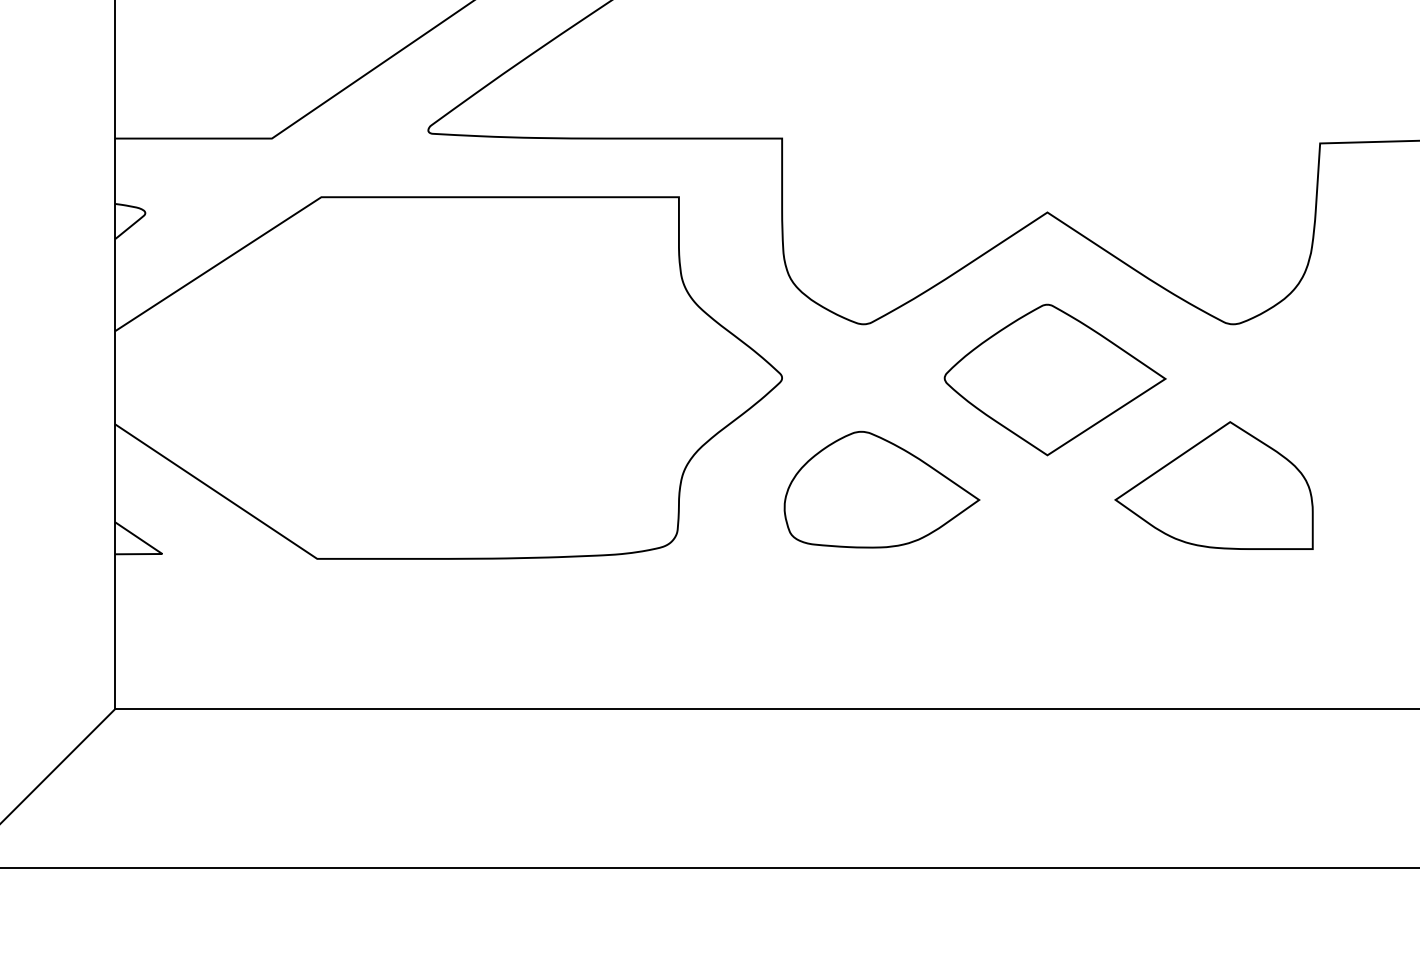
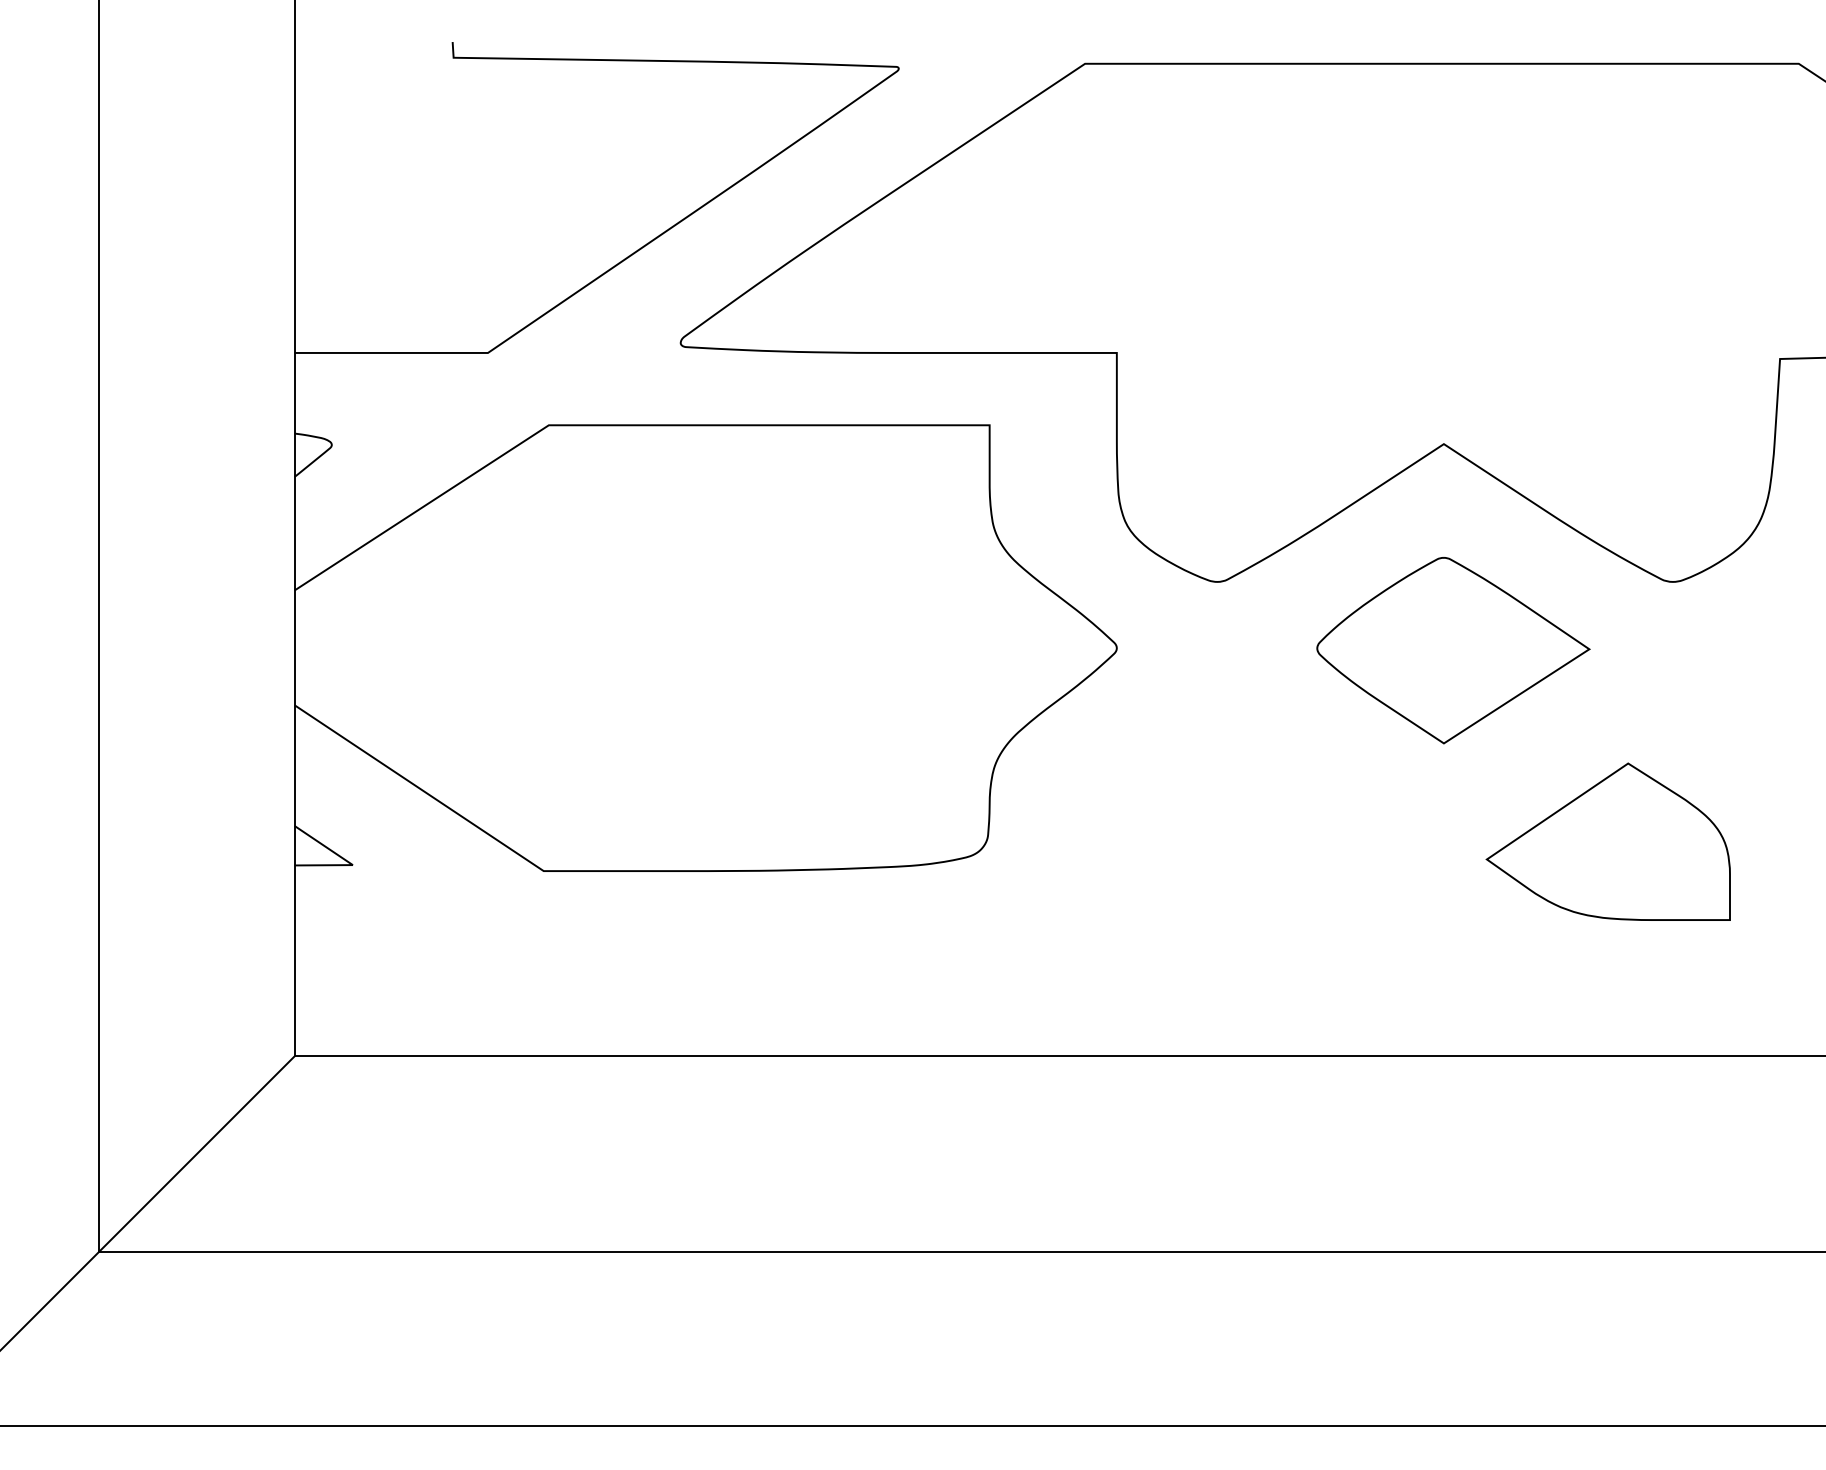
part: (1213, 485) -> (1607, 841), moved
part: (882, 489) -> (1240, 785), removed

